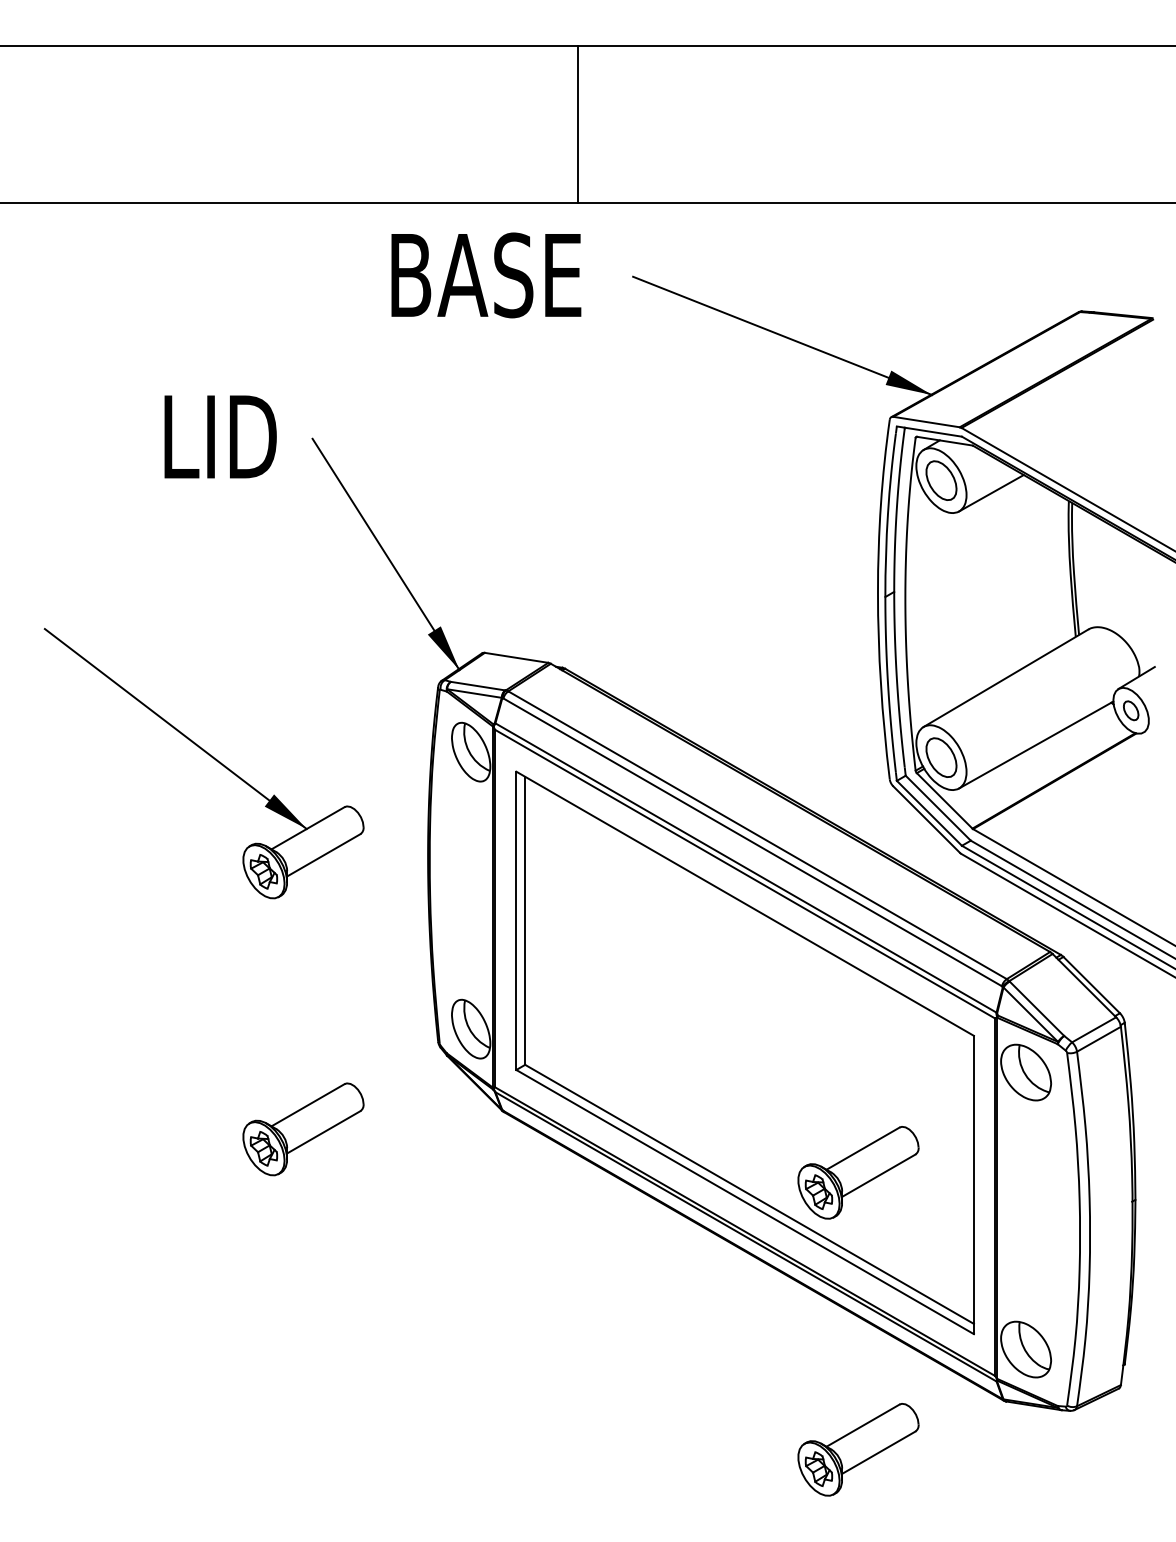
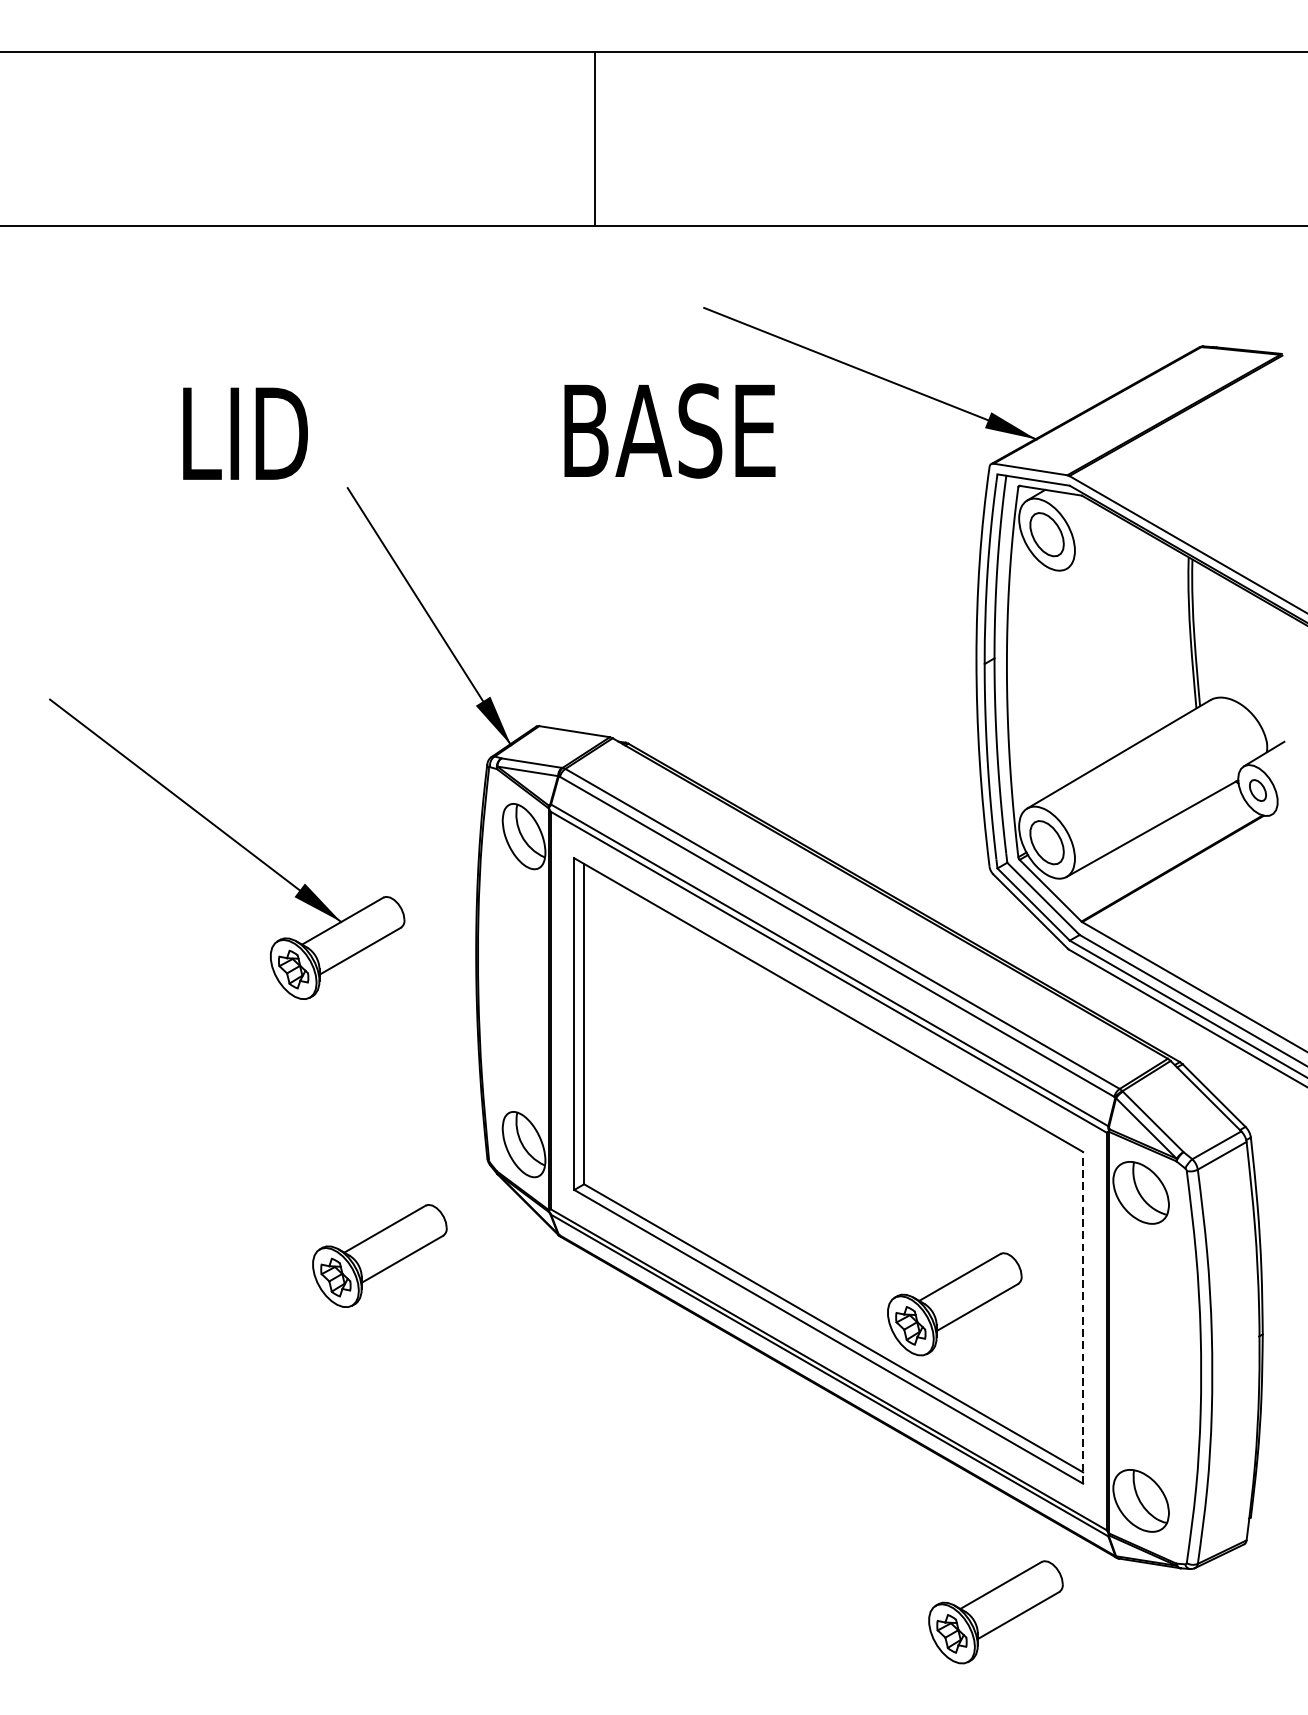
line: (577, 124) -> (594, 138), moved
text: (486, 275) -> (670, 431), moved
text: (220, 436) -> (245, 433), moved
line: (991, 493) -> (1102, 548), removed
part: (303, 1129) -> (379, 1256), moved
line: (973, 1184) -> (1082, 1317), solid -> dashed
part: (858, 1449) -> (995, 1611), moved

